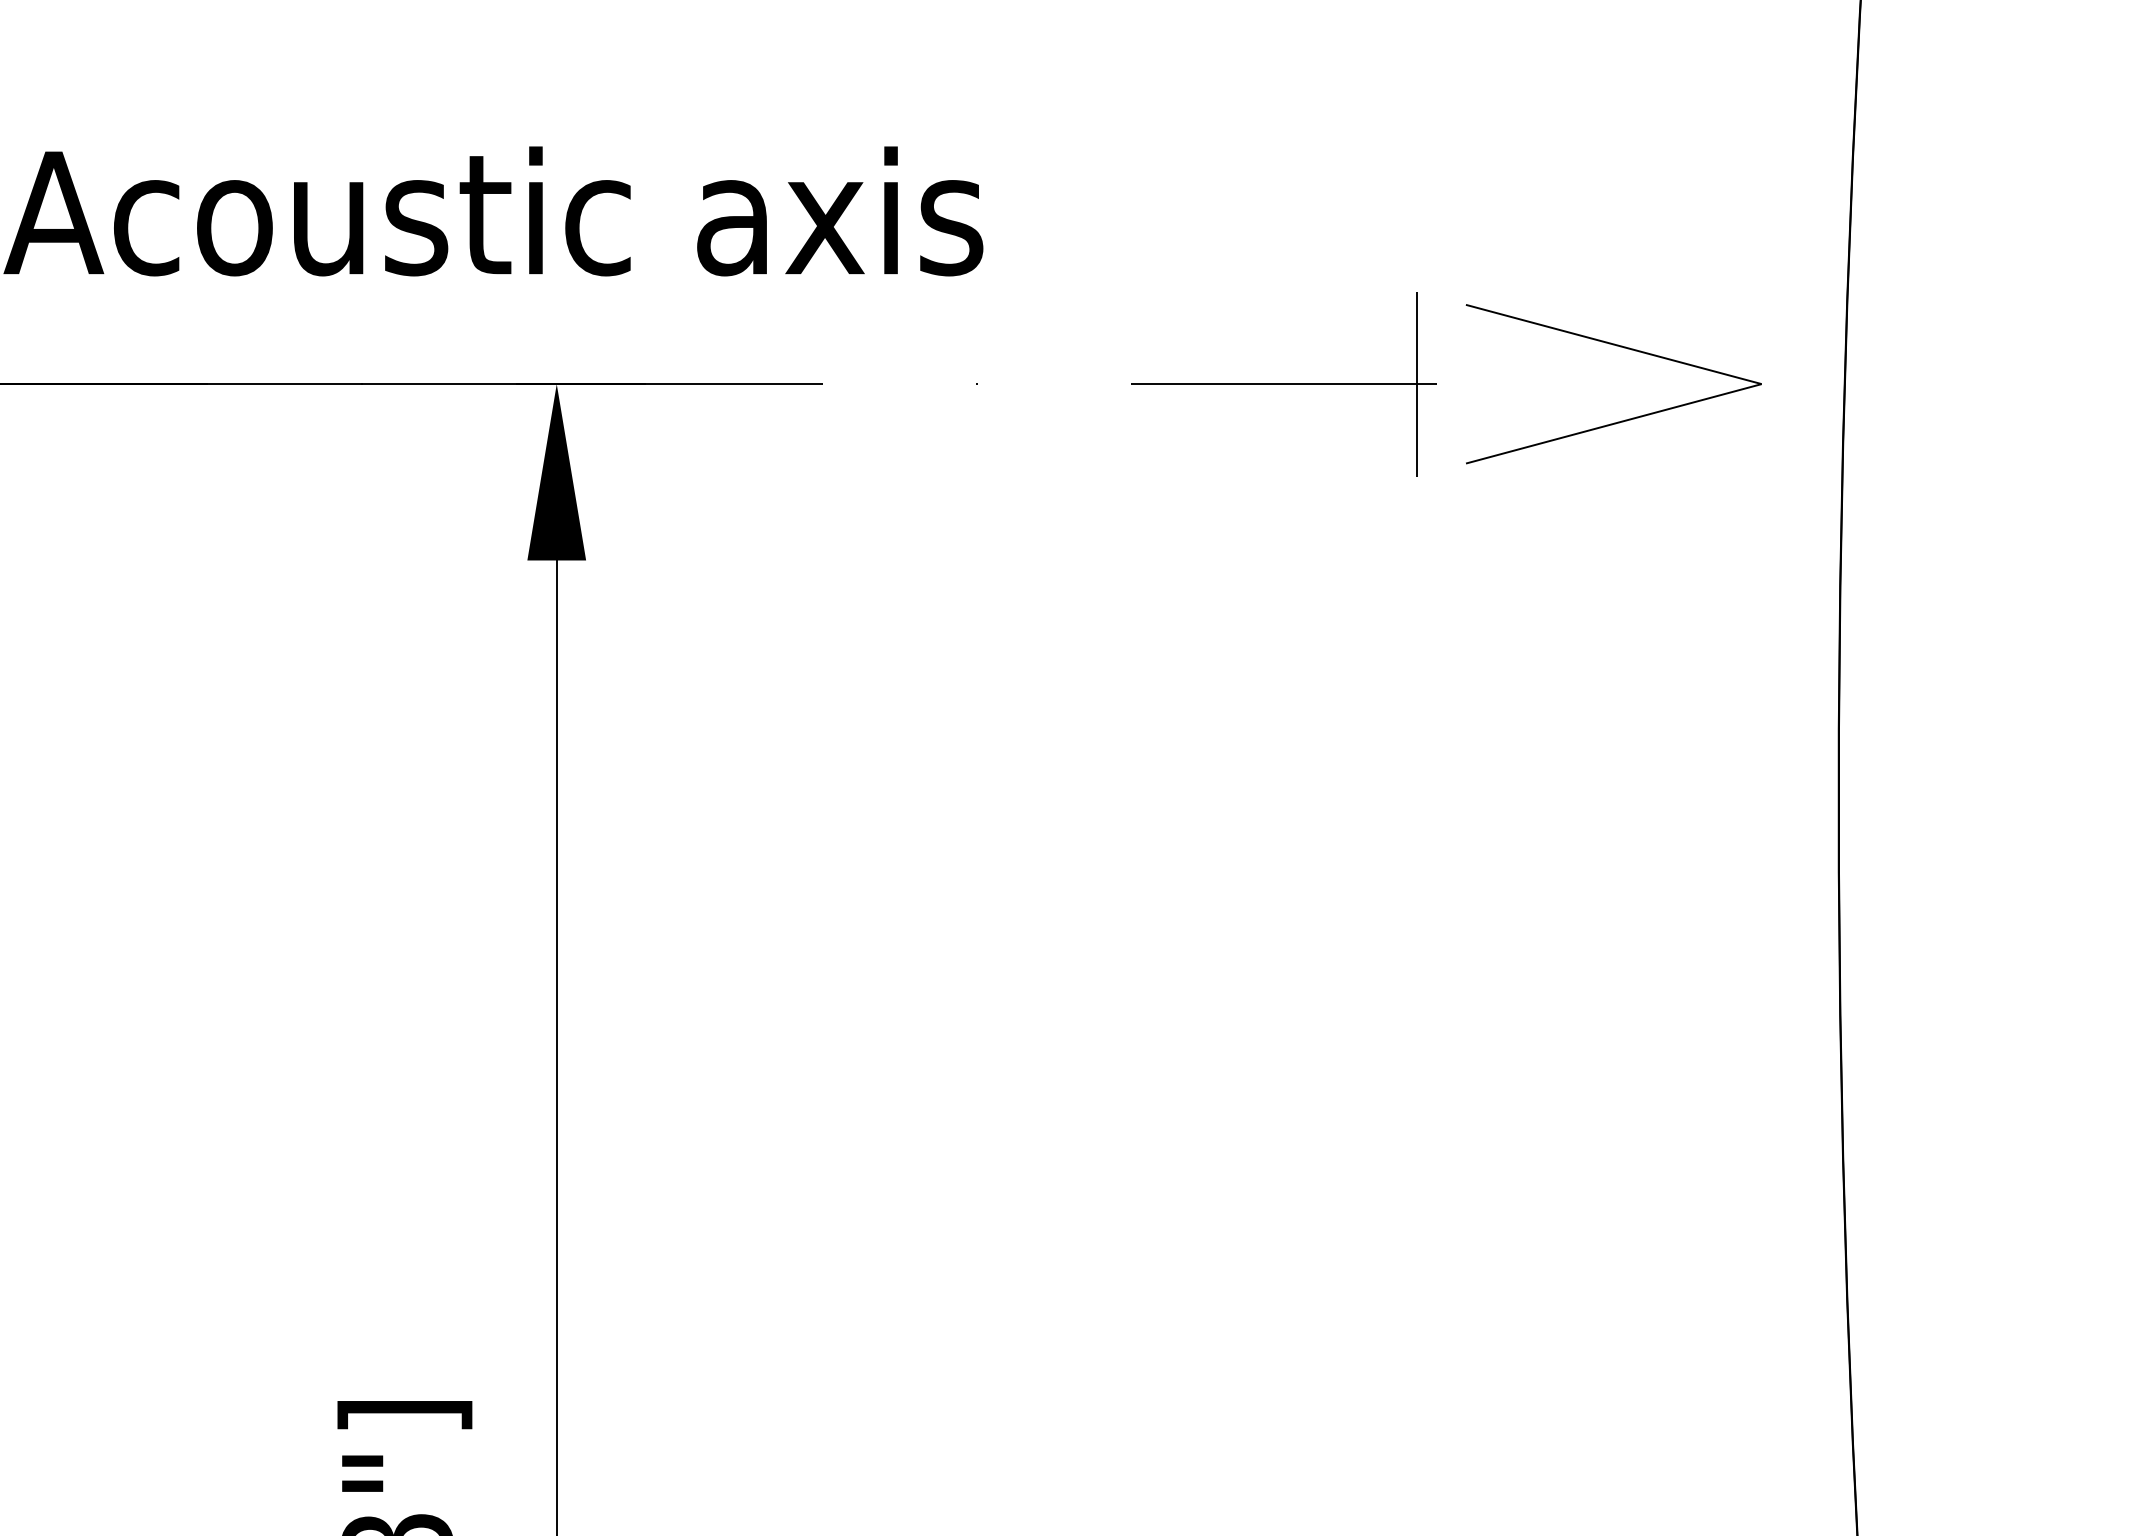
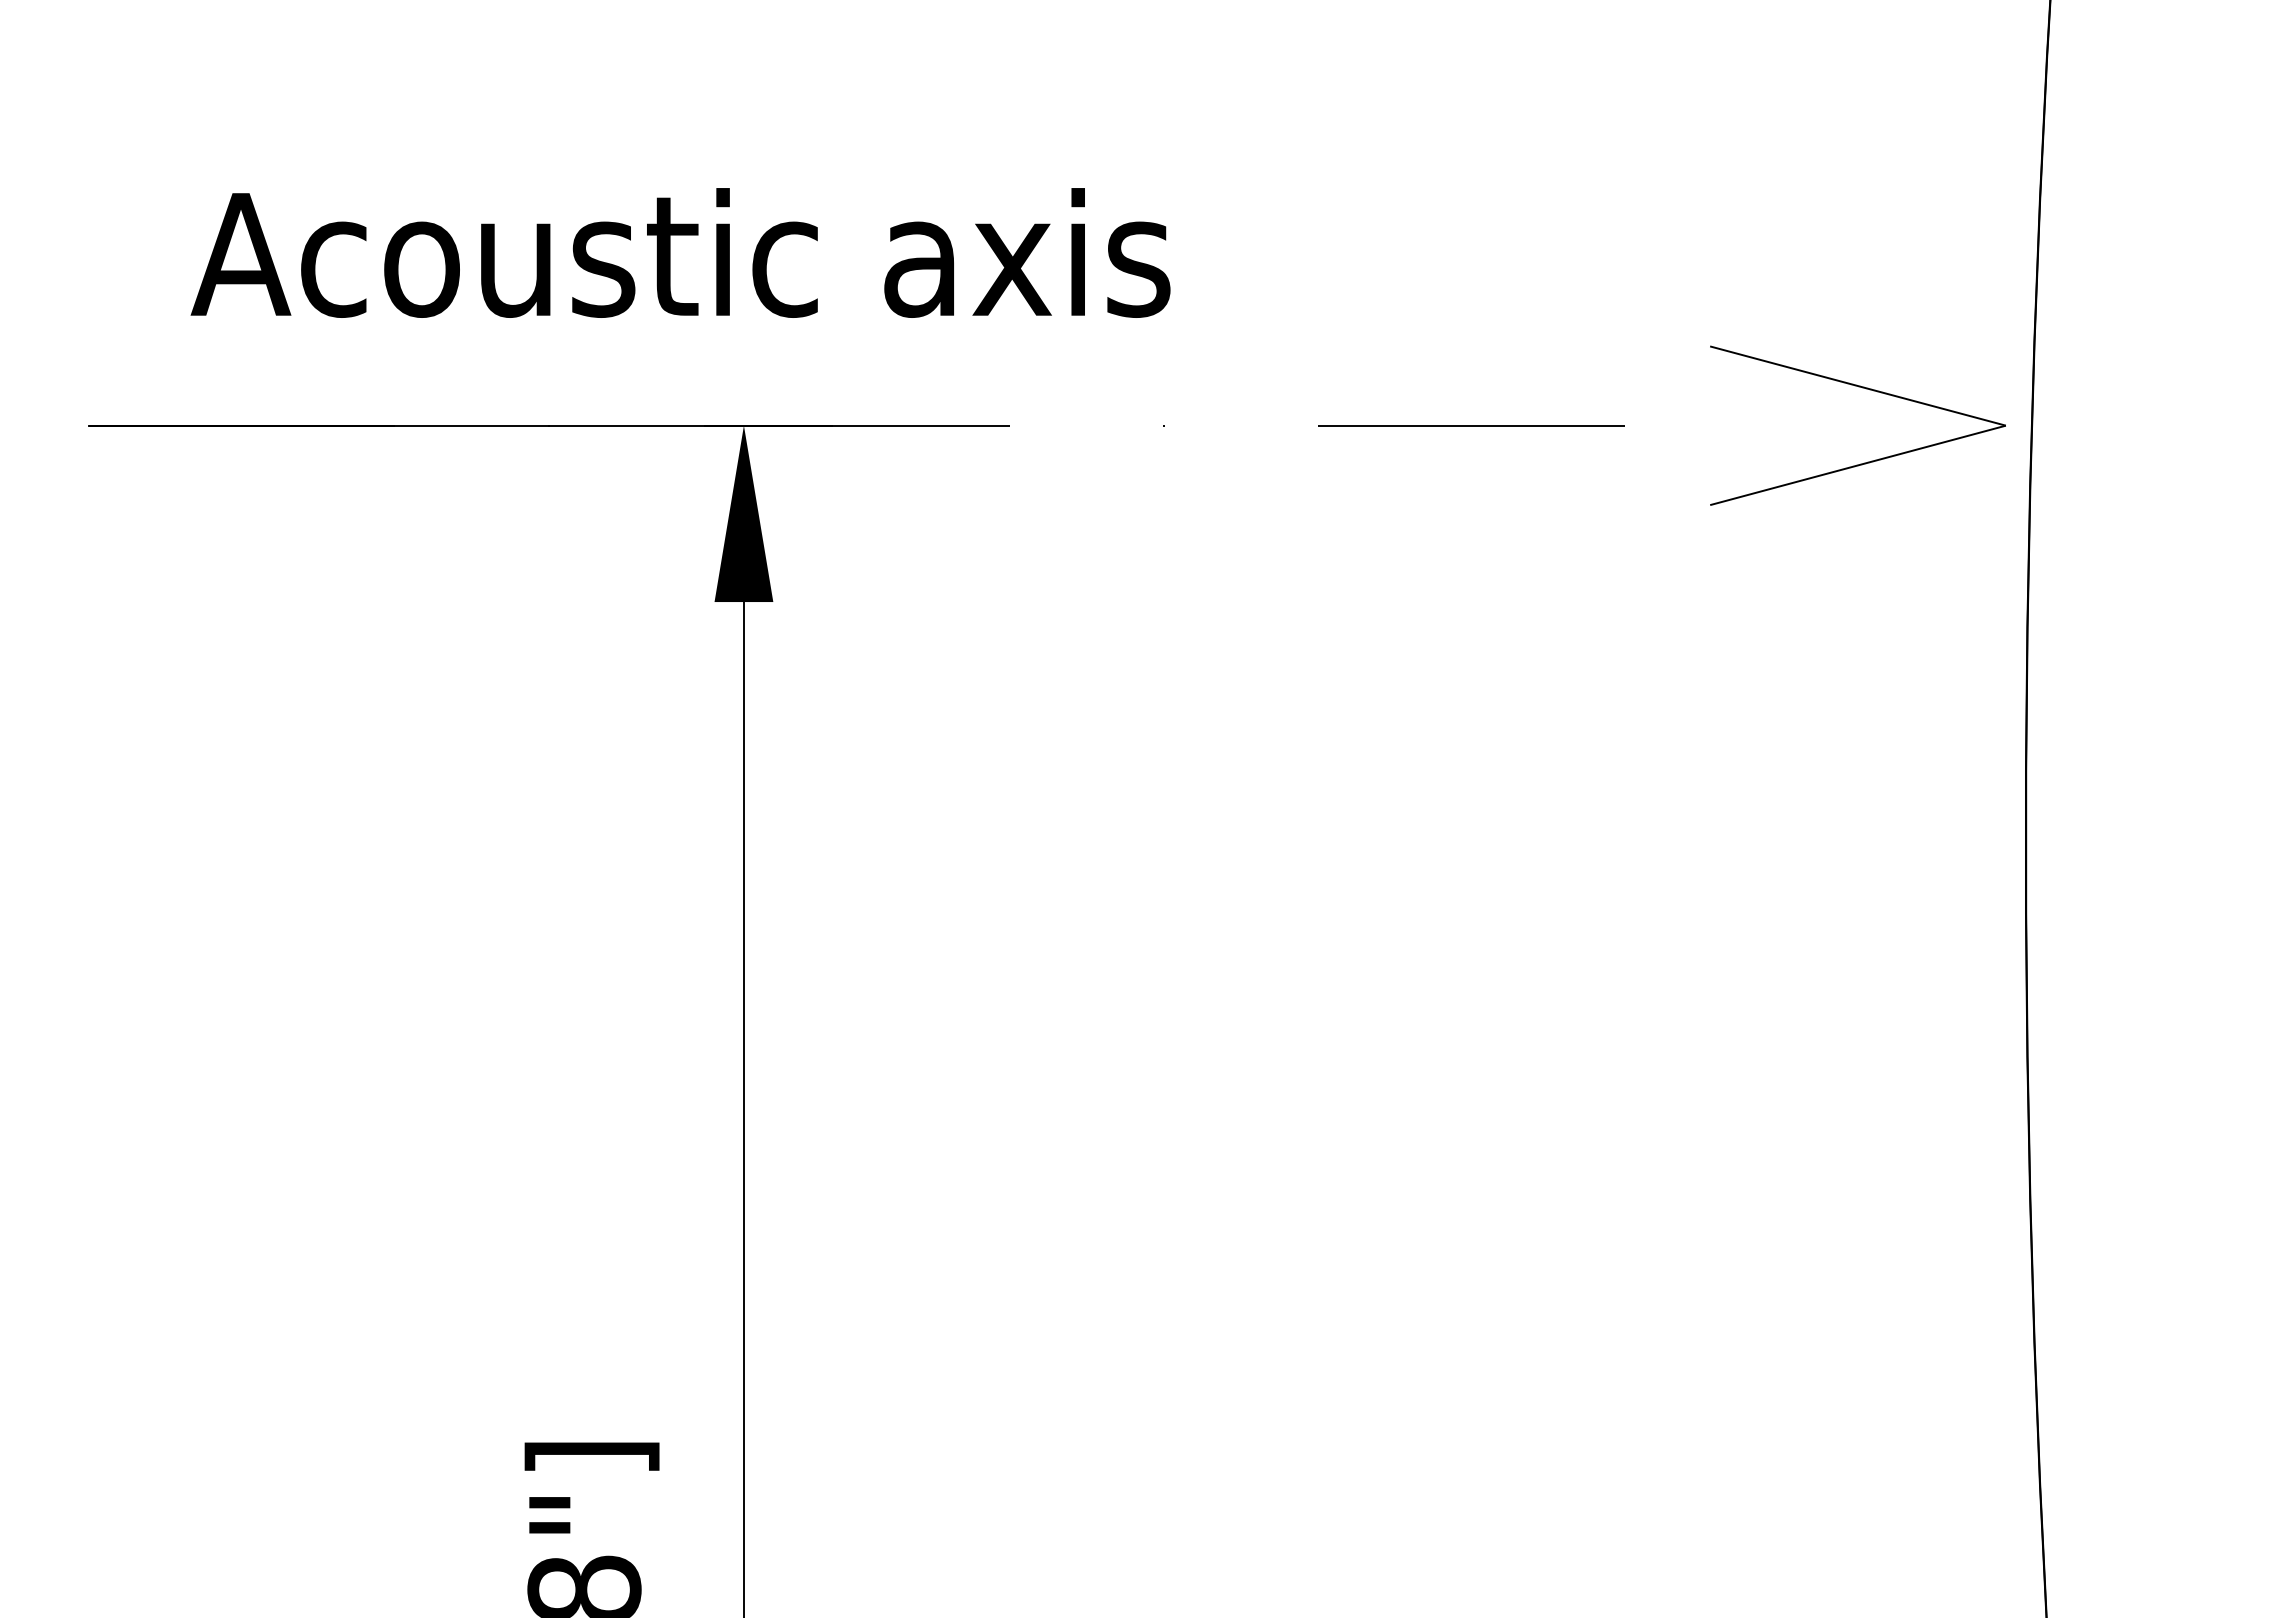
part: (1625, 348) -> (1869, 390), moved
line: (1417, 383) -> (1604, 425), removed

